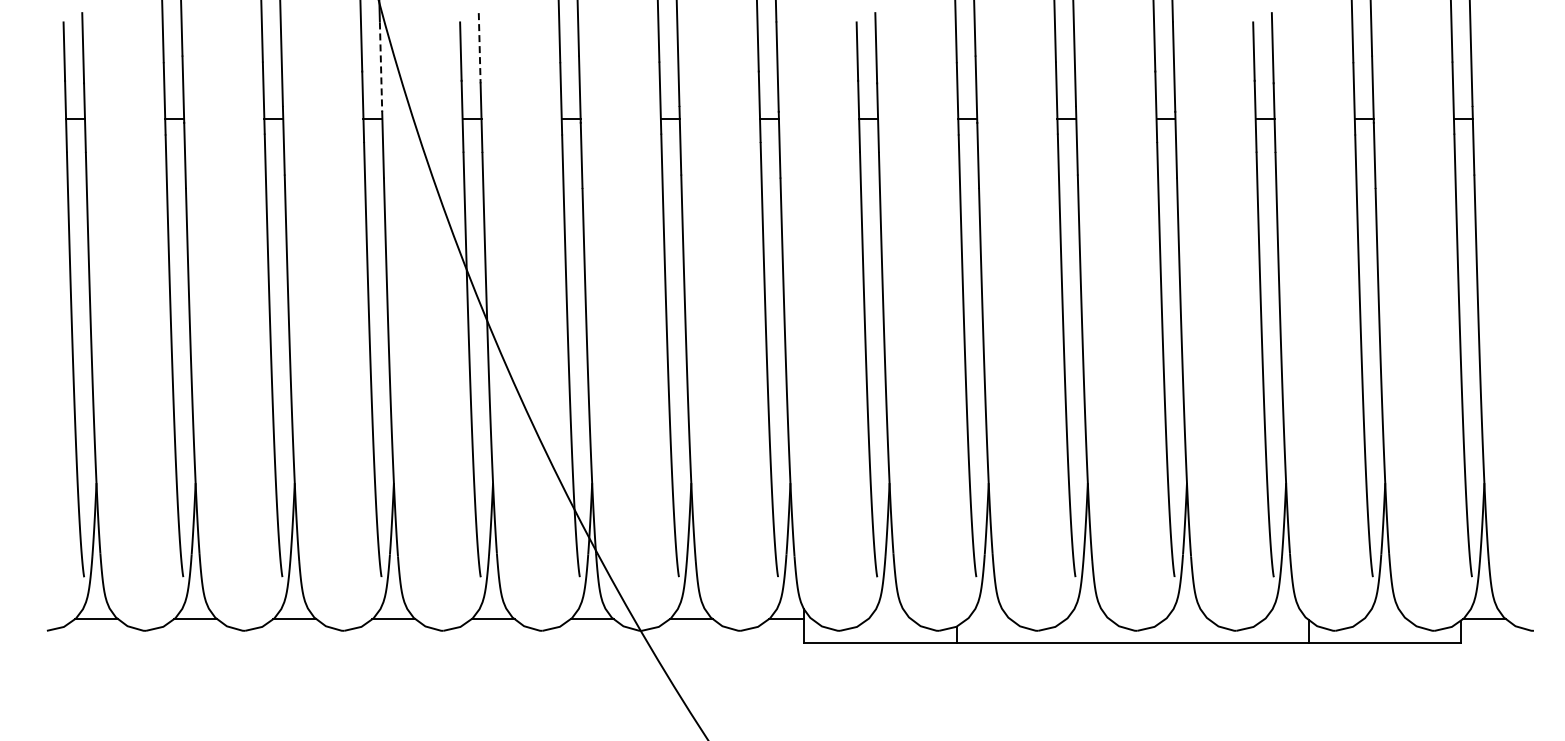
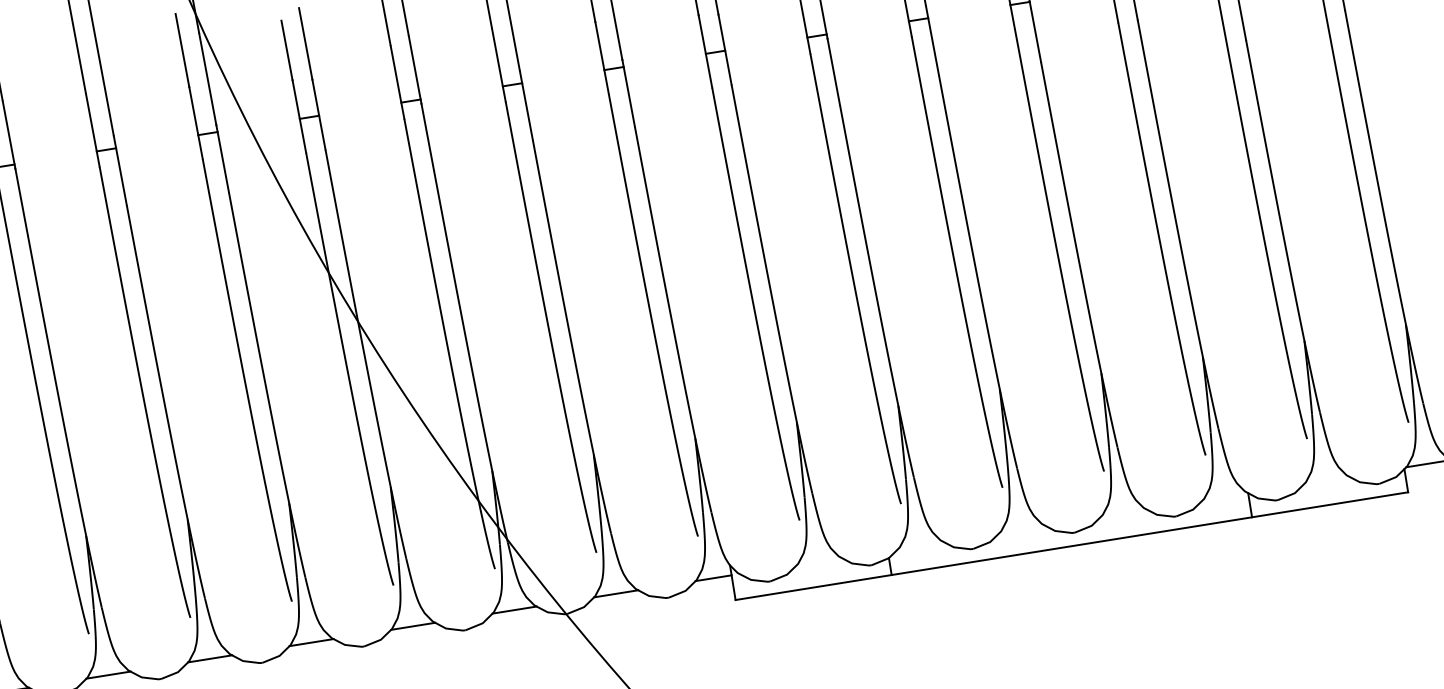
line: (479, 48) -> (305, 44), dashed -> solid
line: (381, 67) -> (208, 79), dashed -> solid

